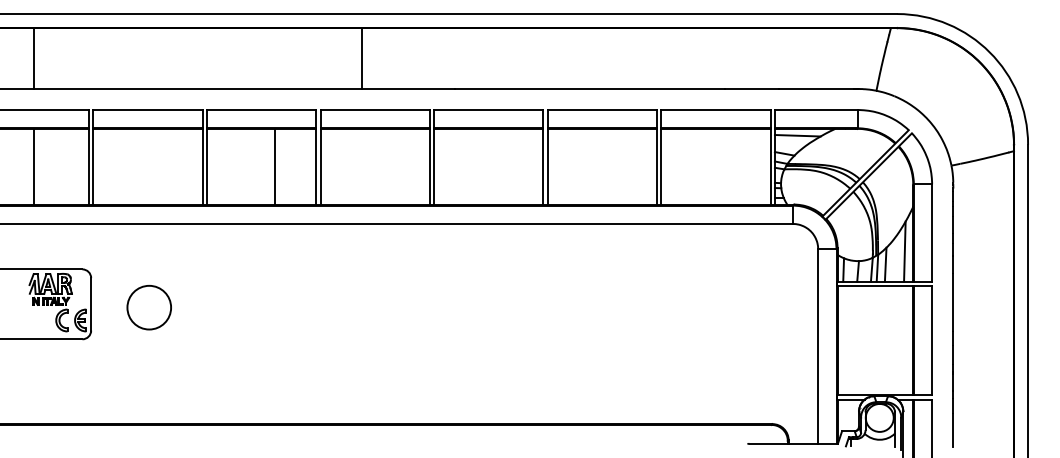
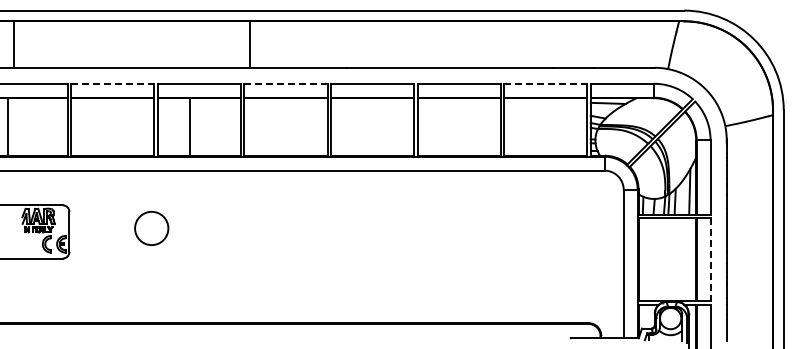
line: (34, 58) -> (14, 44), moved
line: (361, 58) -> (249, 44), moved
line: (147, 109) -> (112, 83), solid -> dashed
line: (374, 109) -> (285, 83), solid -> dashed
line: (715, 109) -> (545, 83), solid -> dashed
line: (34, 166) -> (8, 126), moved
line: (274, 166) -> (190, 126), moved
circle: (148, 306) -> (151, 227), moved
line: (932, 340) -> (710, 259), solid -> dashed

